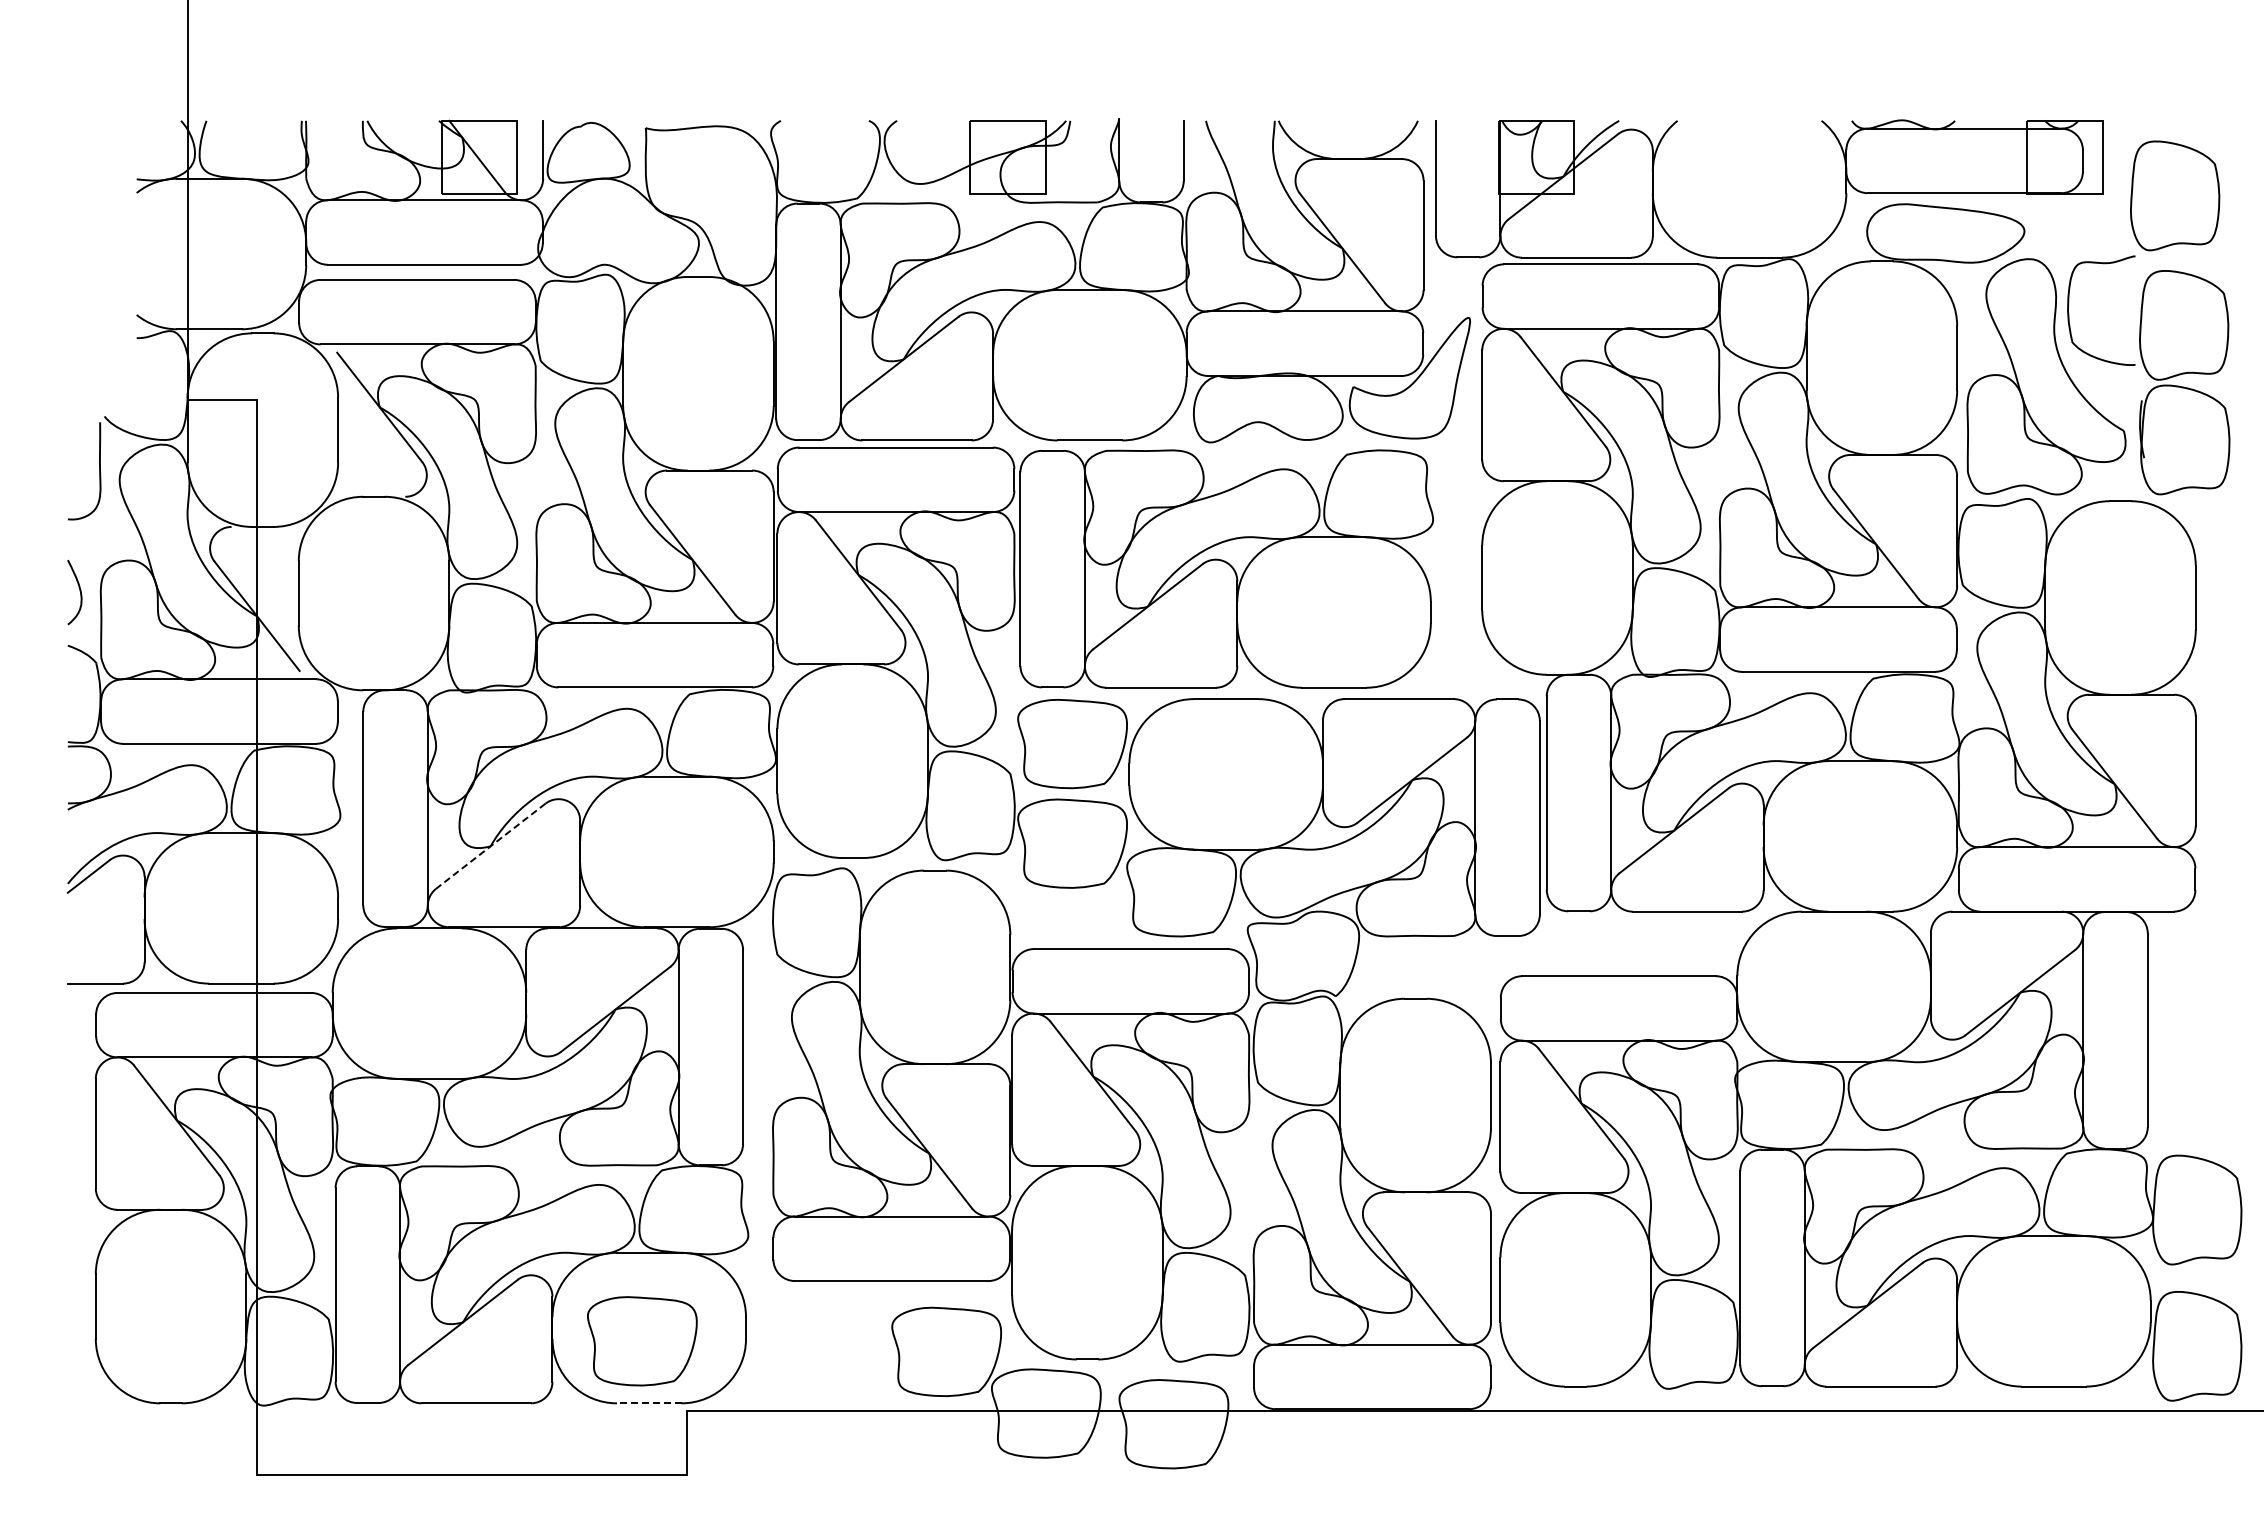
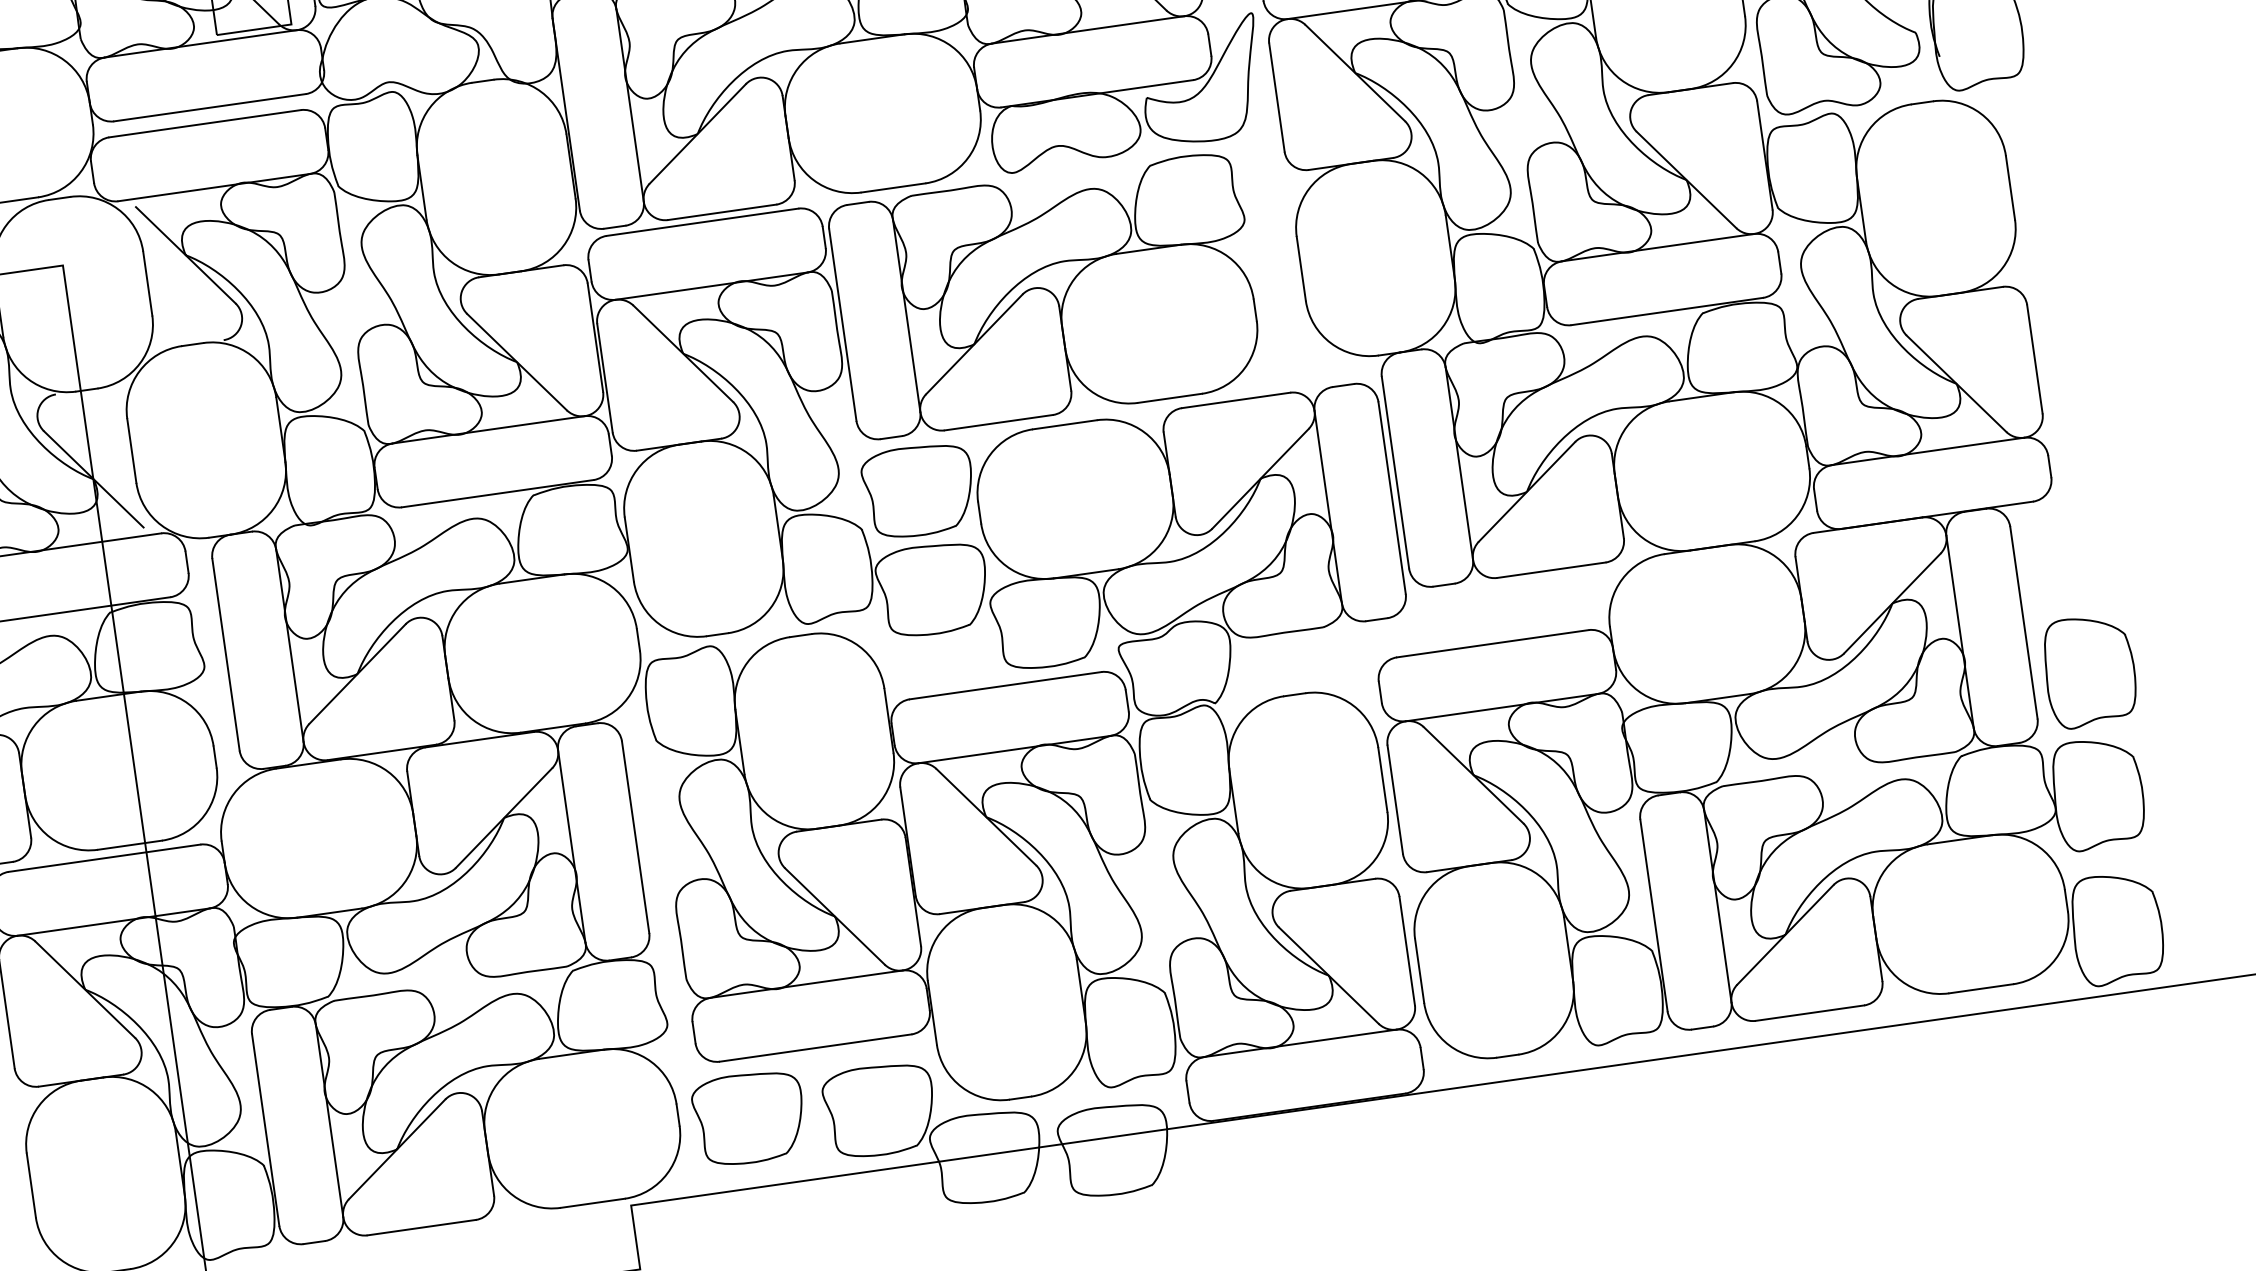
line: (490, 846) -> (357, 674), dashed -> solid
curve: (2164, 1083) -> (2047, 673), added
curve: (646, 1299) -> (747, 1076), moved
line: (648, 1403) -> (592, 1203), dashed -> solid

